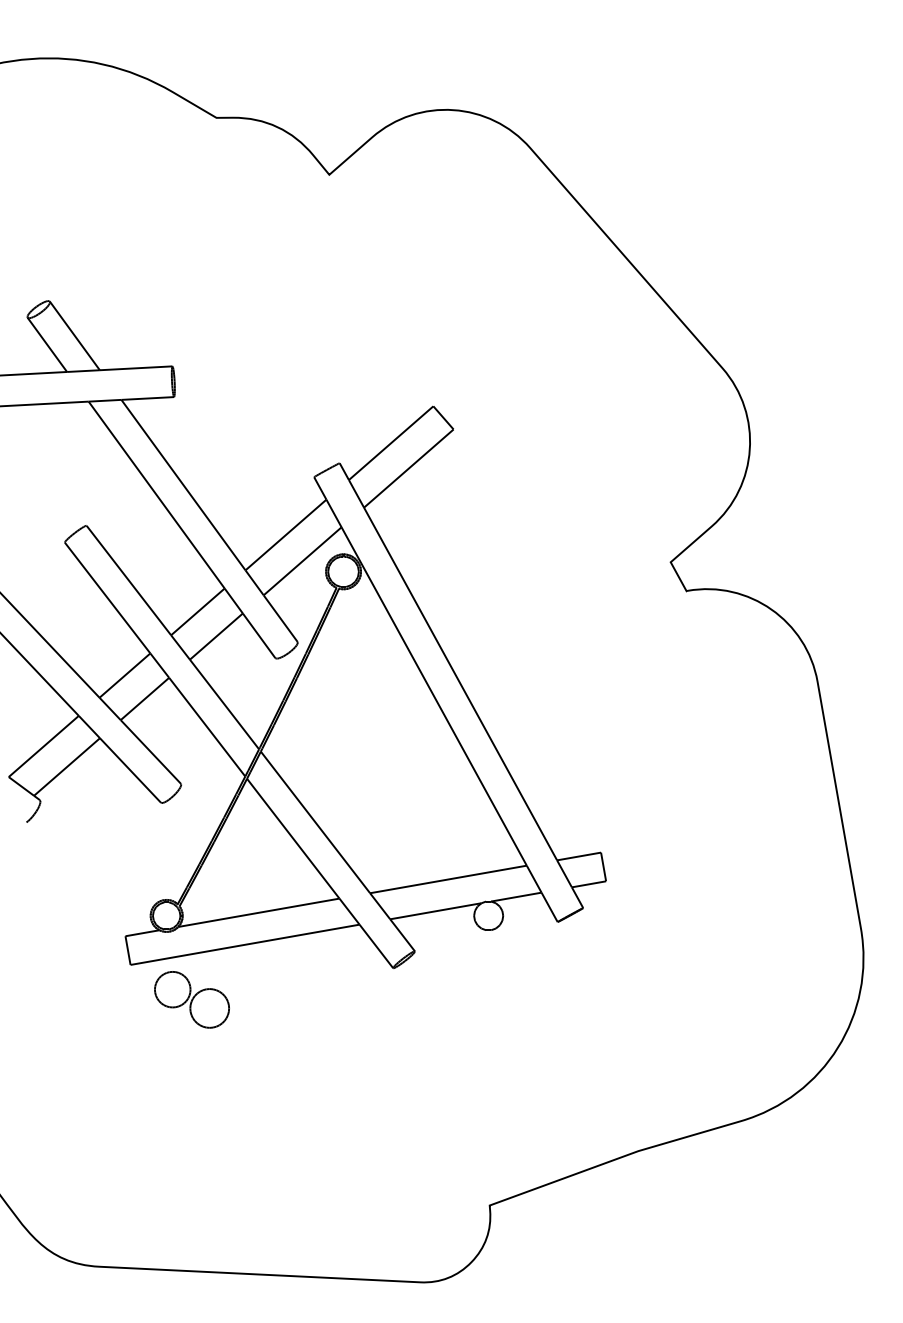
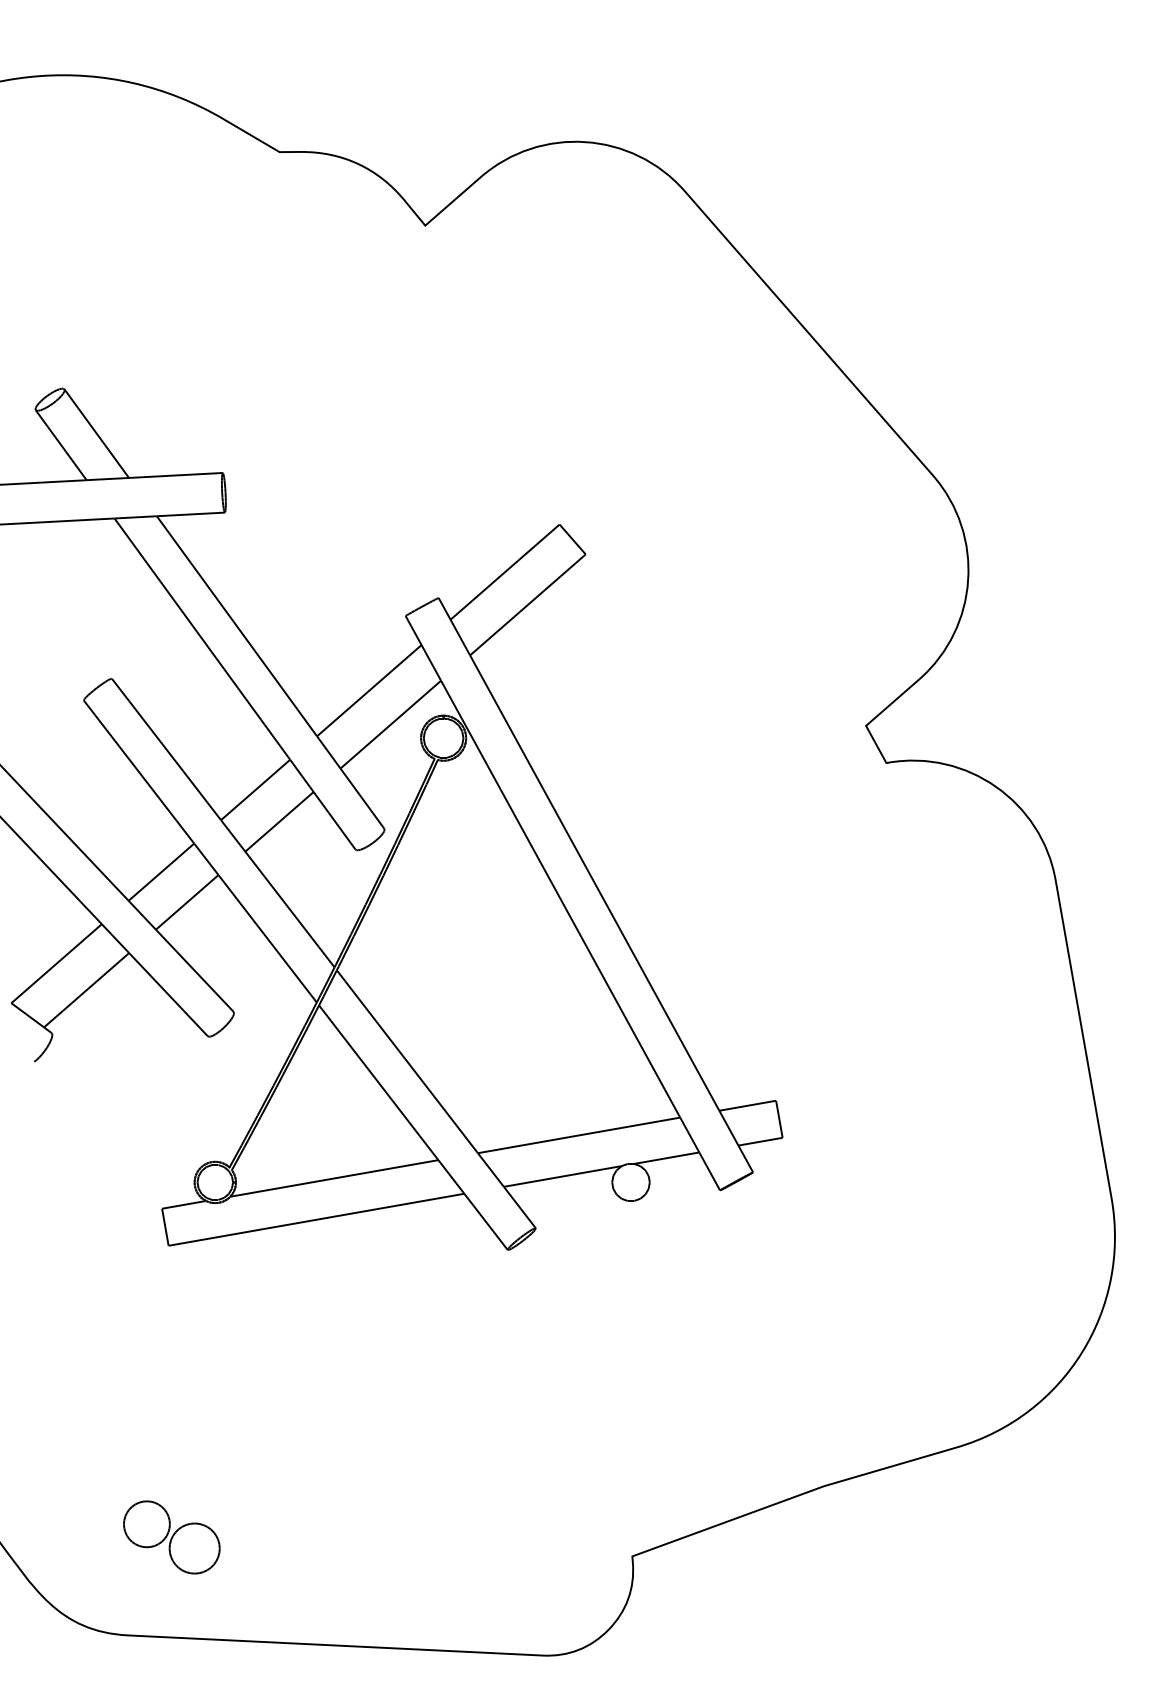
part: (191, 999) -> (171, 1536), moved

